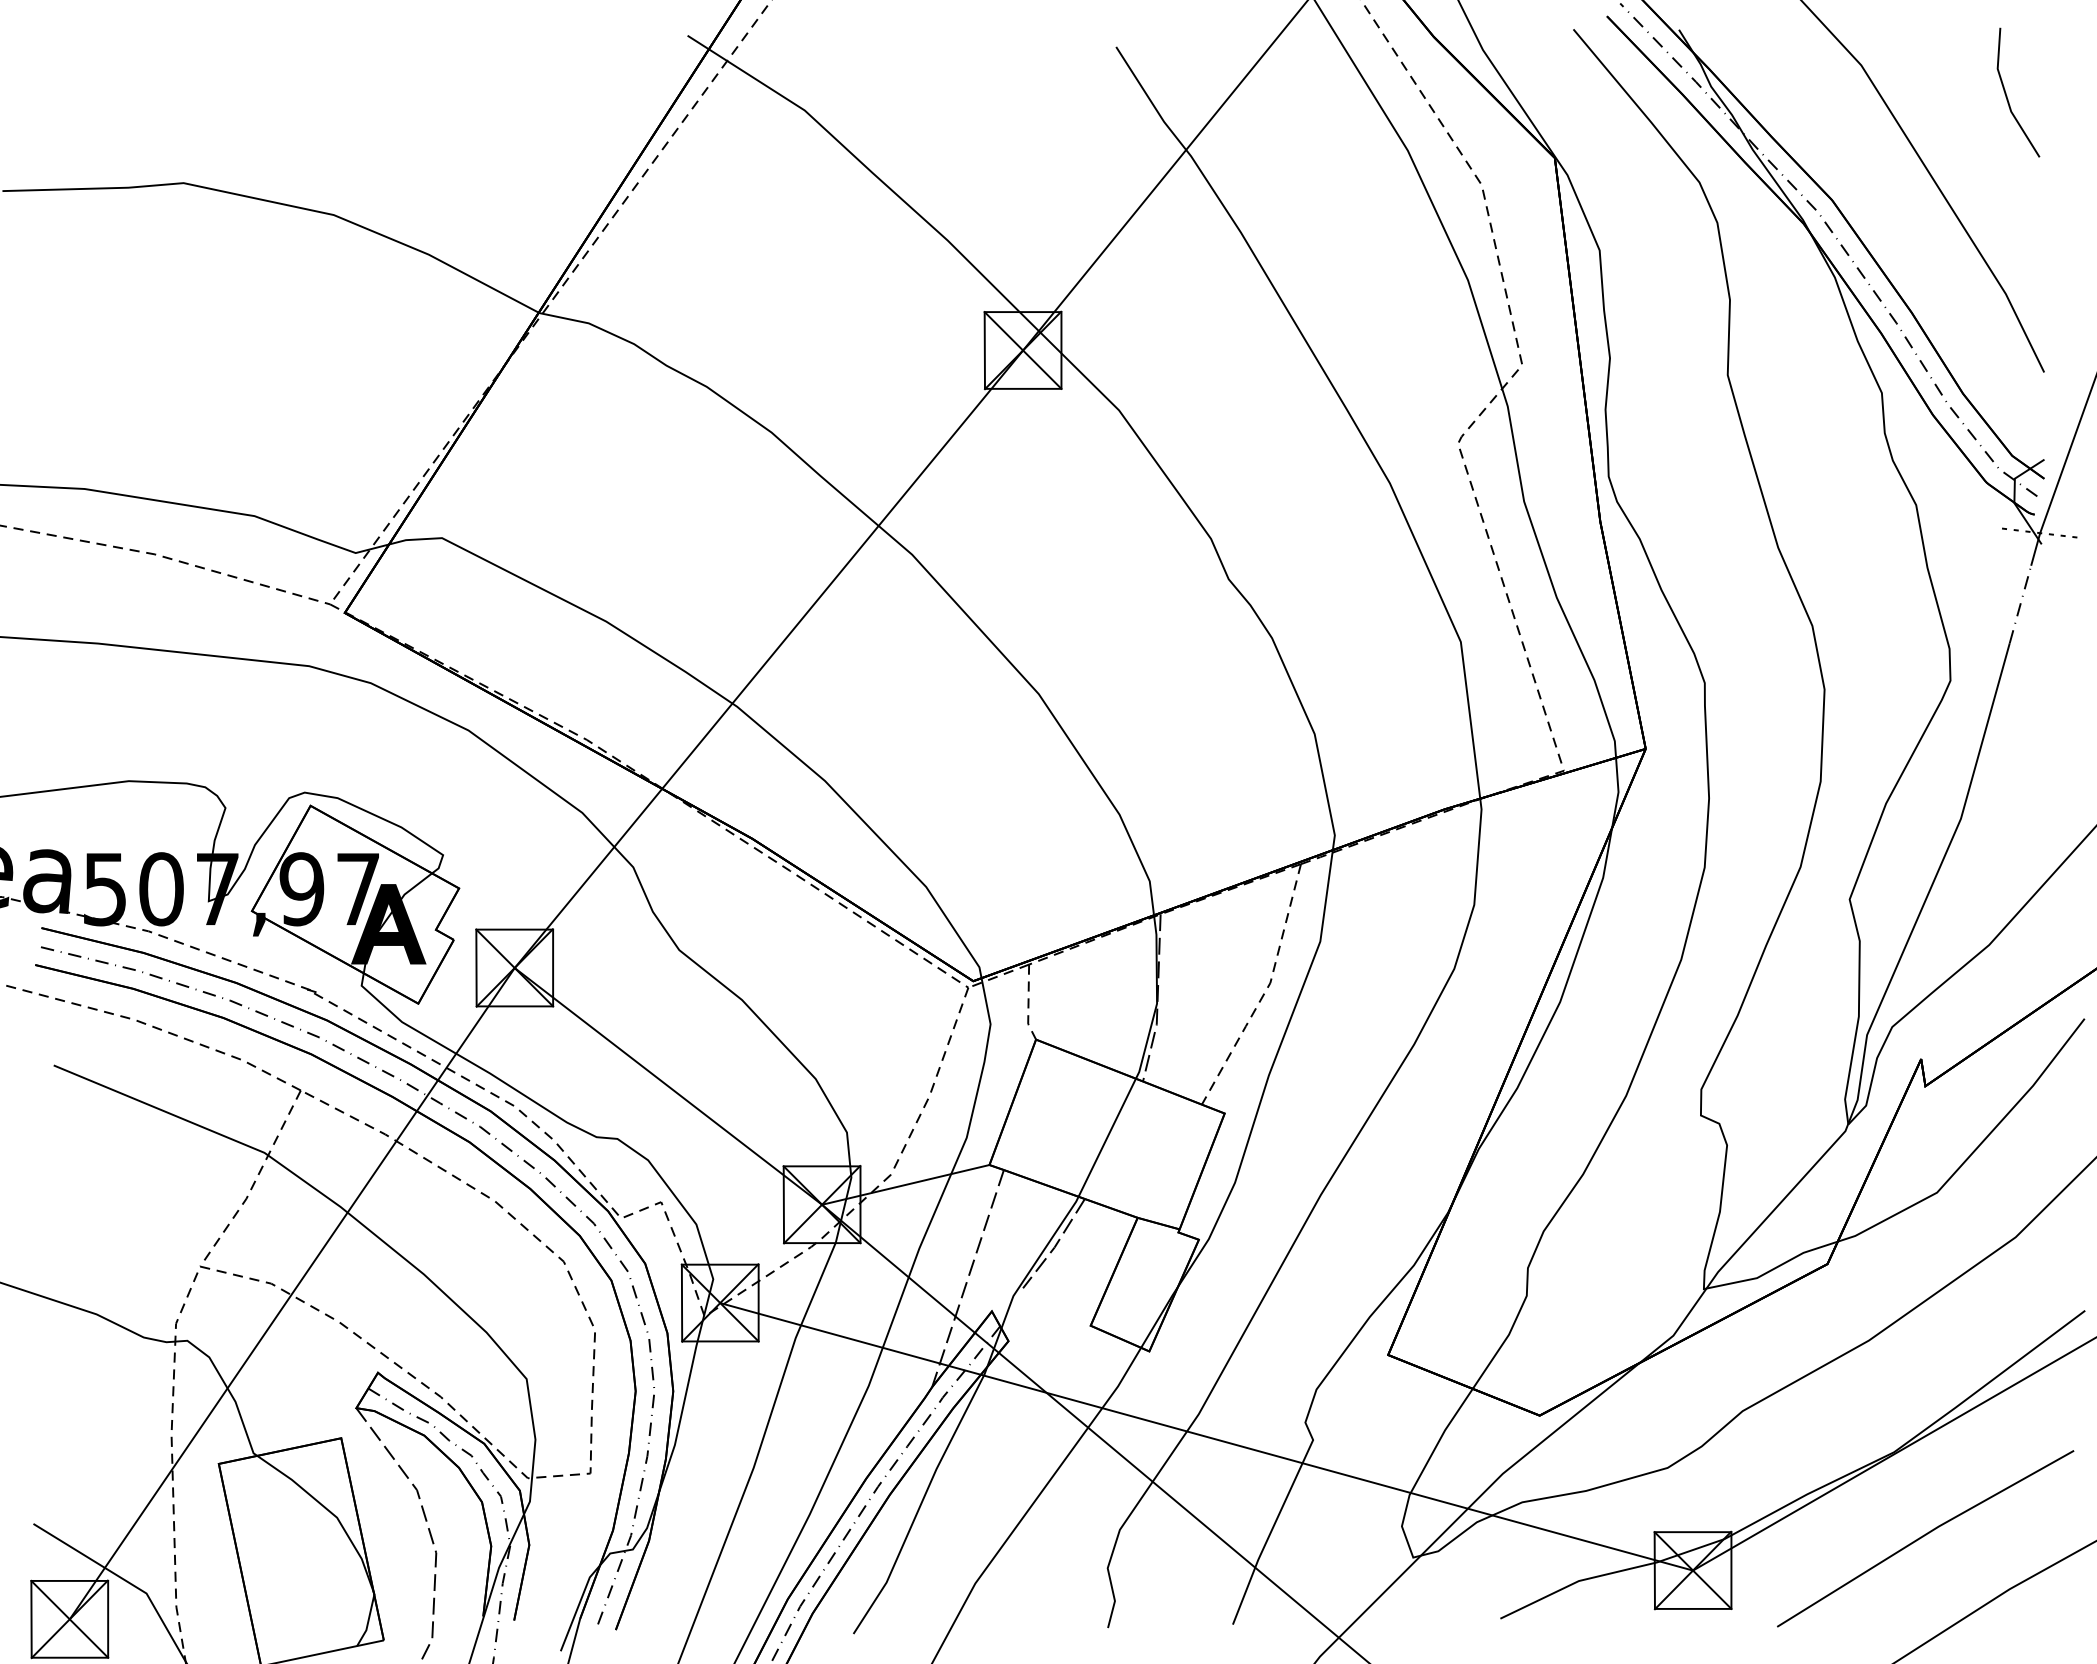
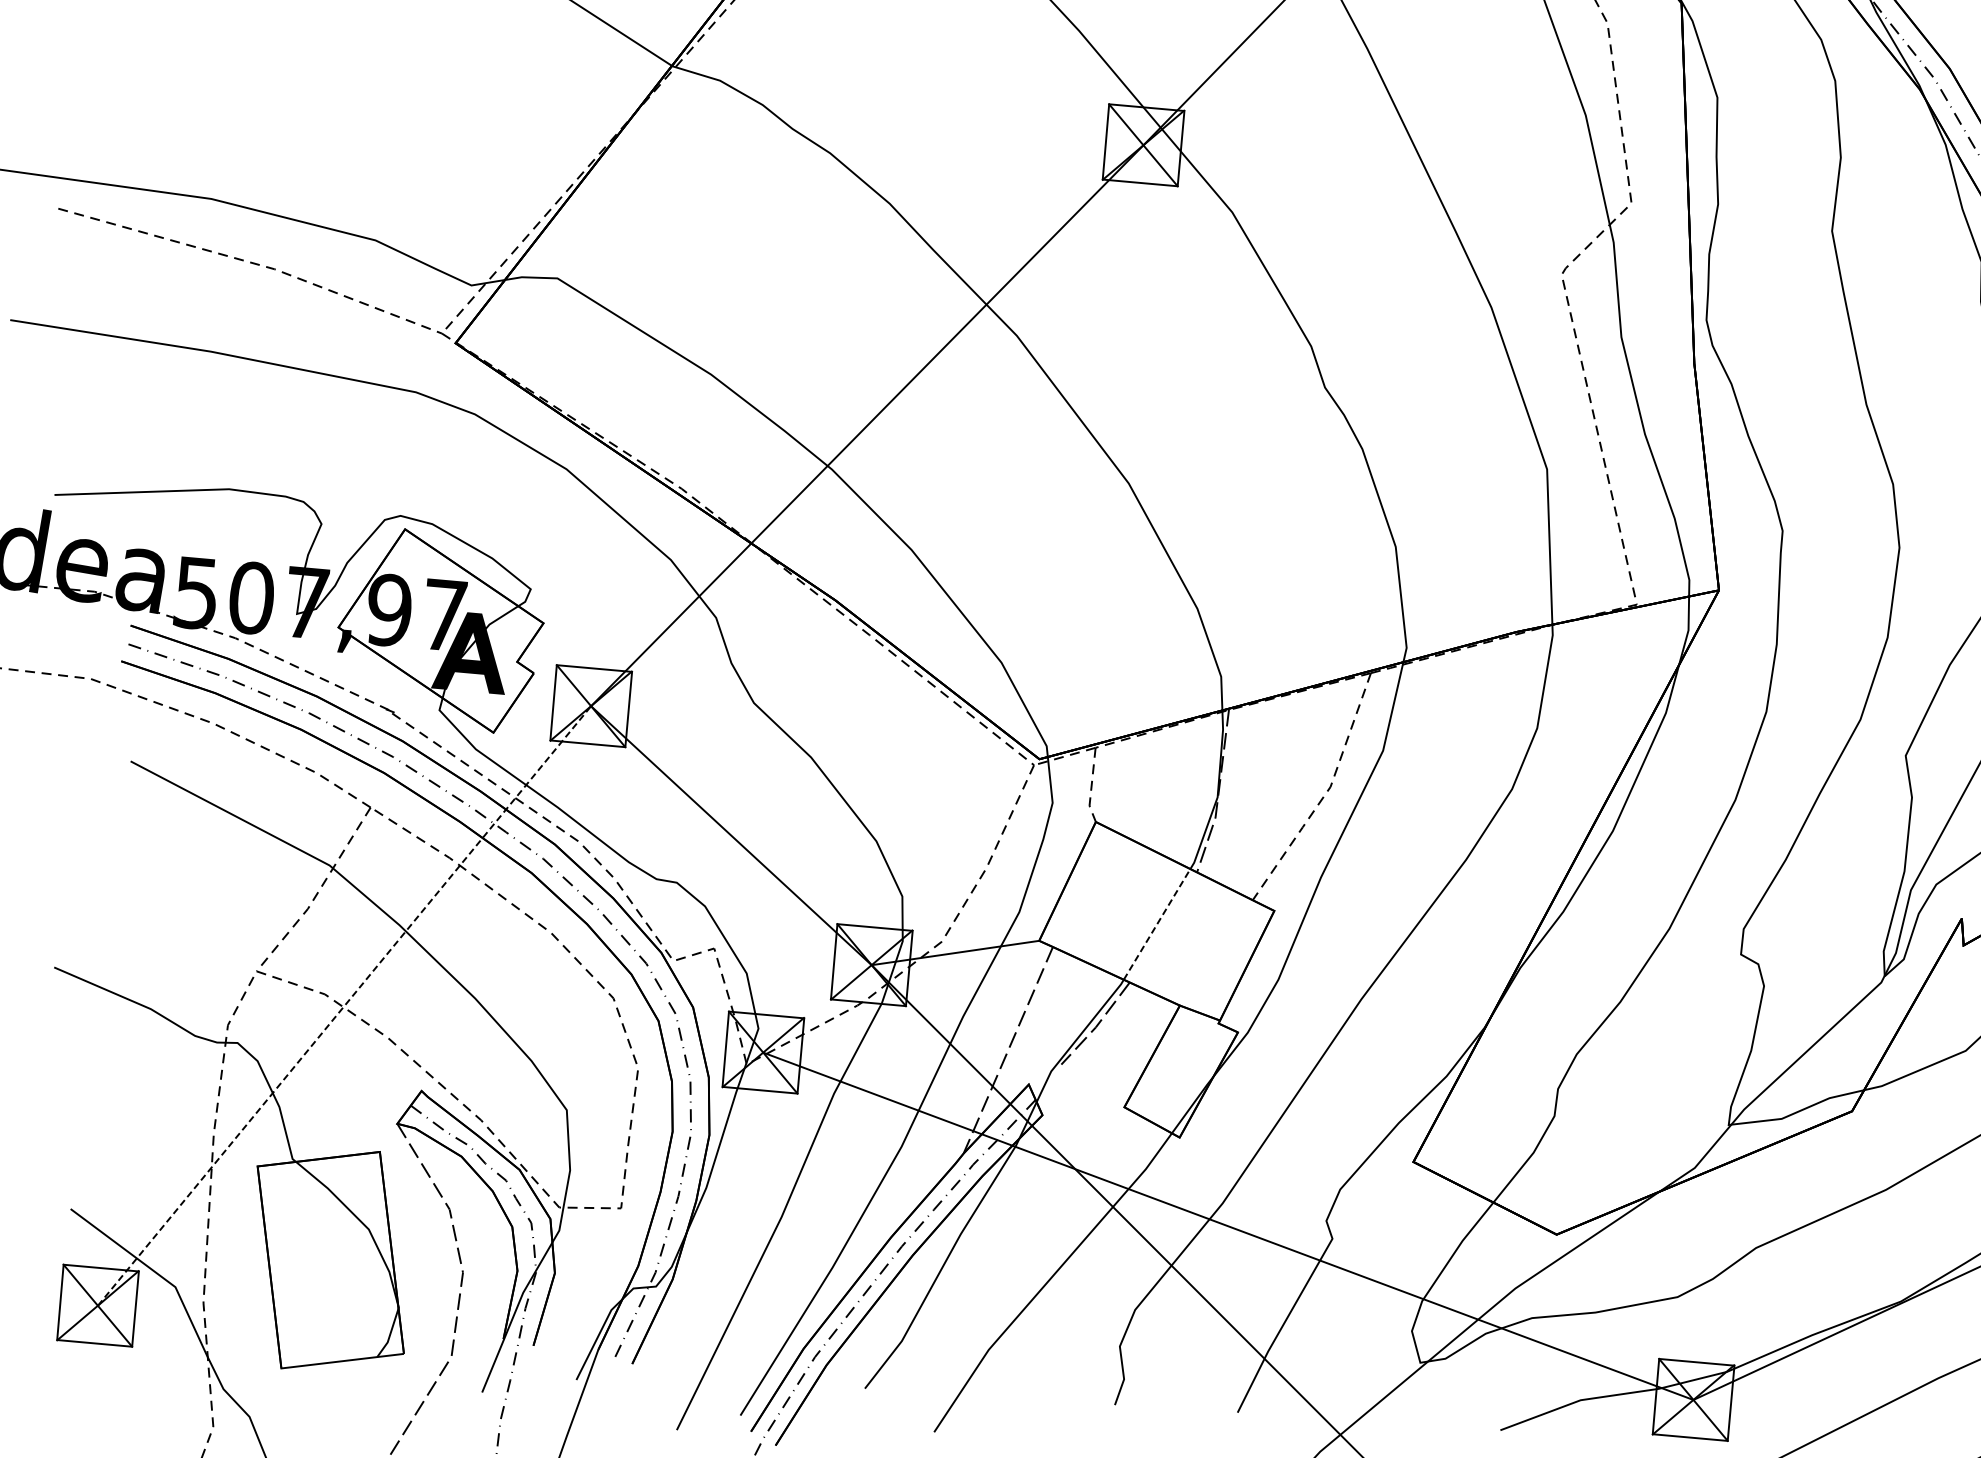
line: (1107, 1137) -> (1157, 924), solid -> dashed
line: (292, 1293) -> (344, 1005), solid -> dashed

